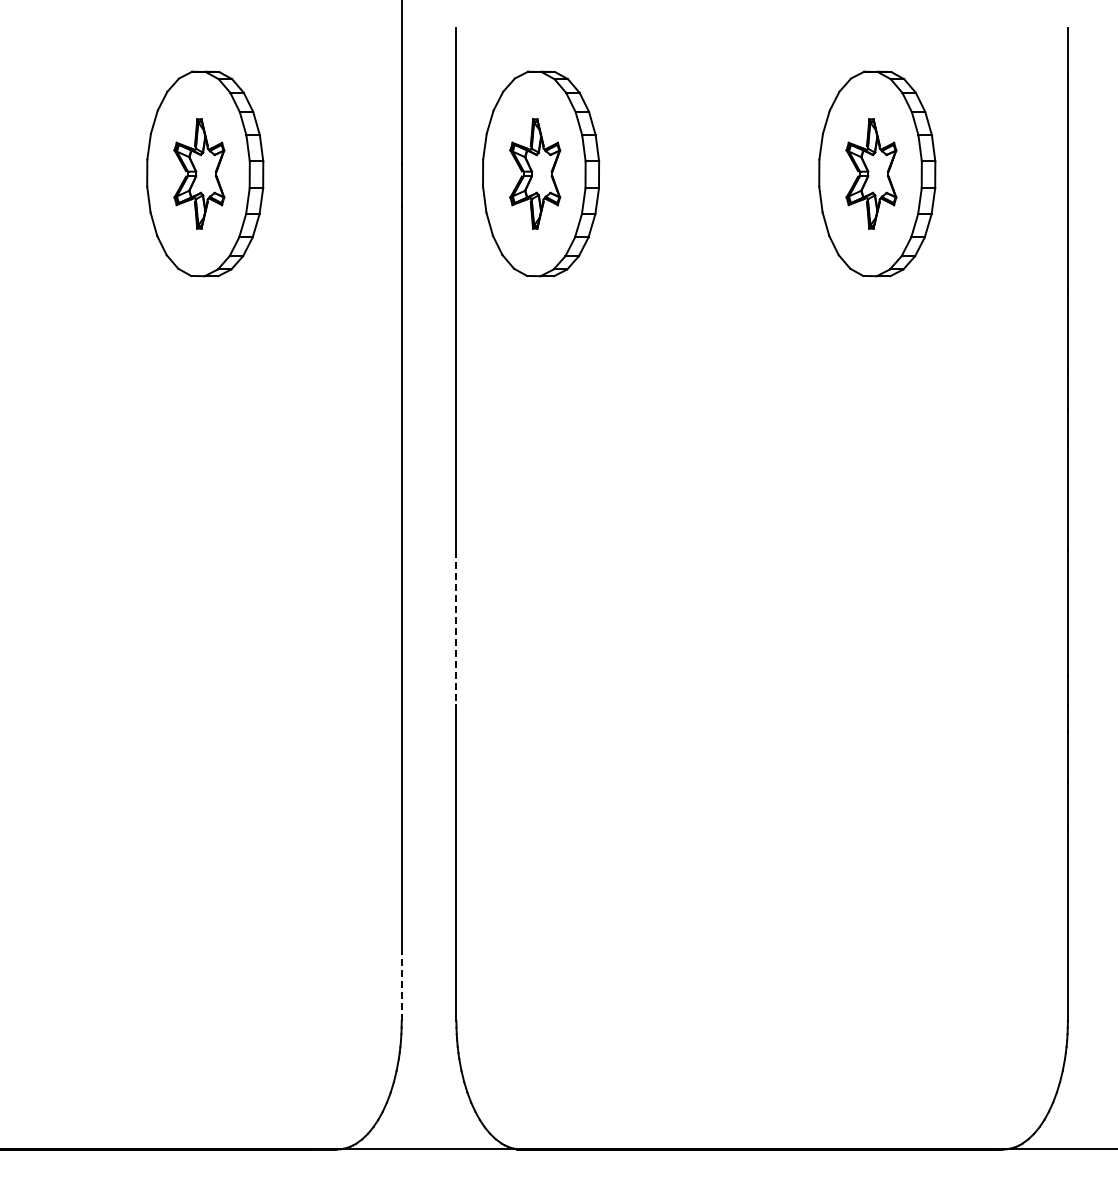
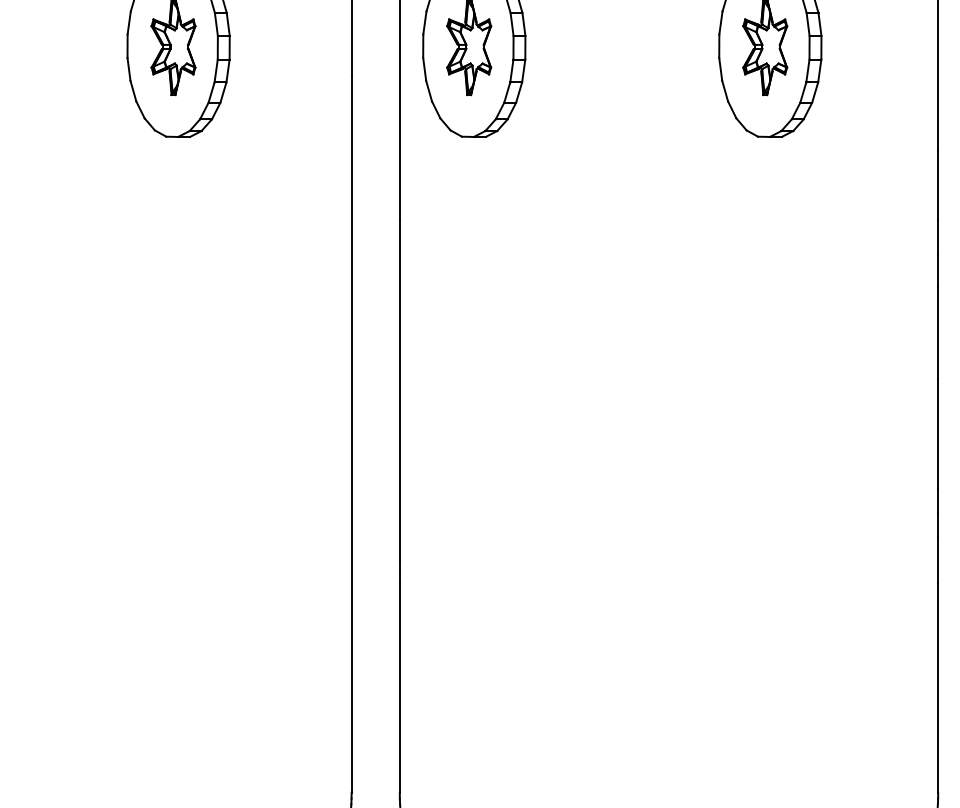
line: (456, 628) -> (399, 447), dashed -> solid
line: (401, 987) -> (351, 763), dashed -> solid

